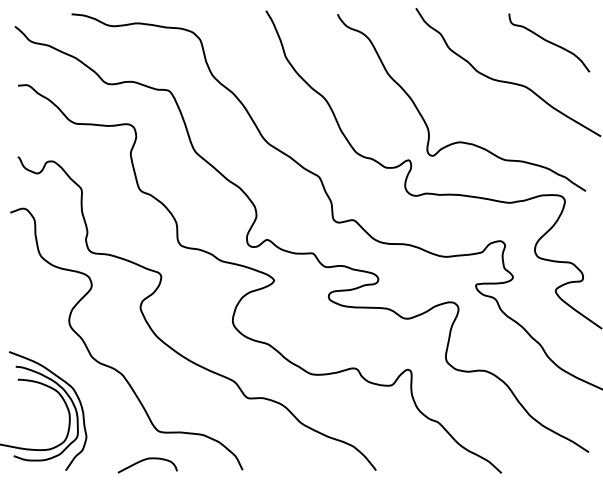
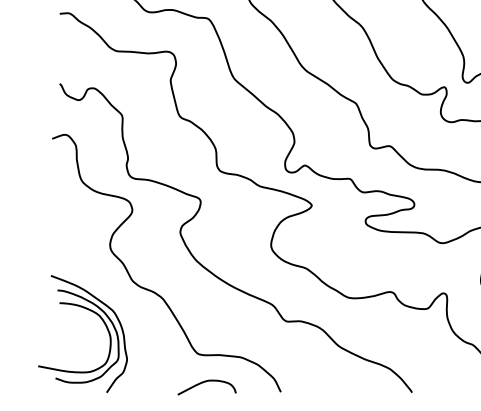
curve: (146, 460) -> (205, 382), moved

